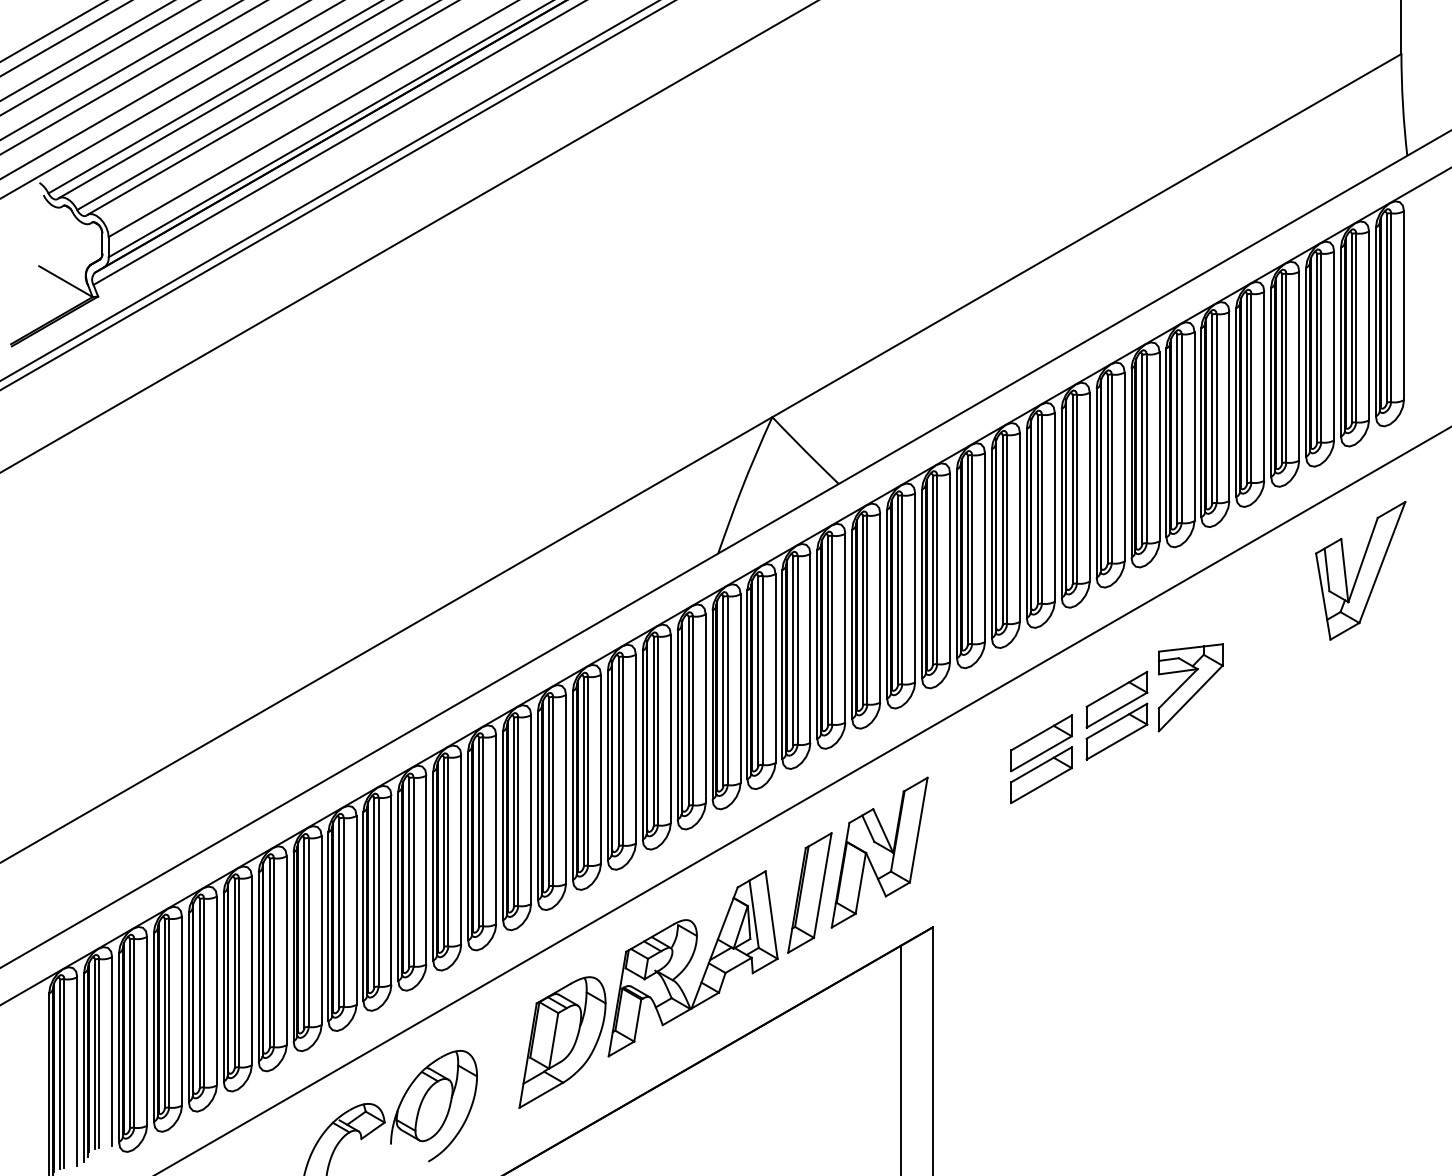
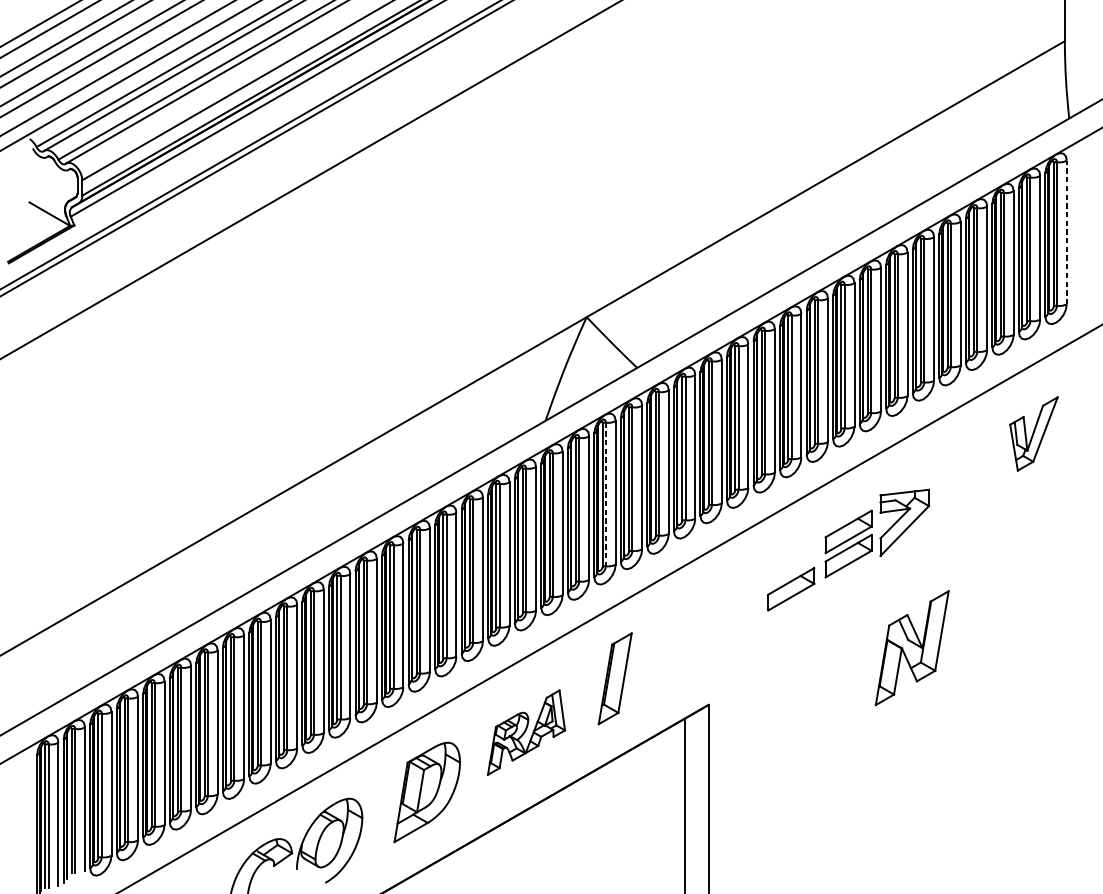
line: (1404, 305) -> (1067, 232), solid -> dashed
part: (1360, 570) -> (1033, 433), size x0.7
line: (797, 650) -> (605, 494), solid -> dashed
part: (1041, 743) -> (791, 565), removed
part: (879, 852) -> (912, 648), moved
part: (692, 963) -> (526, 732), size x0.6

